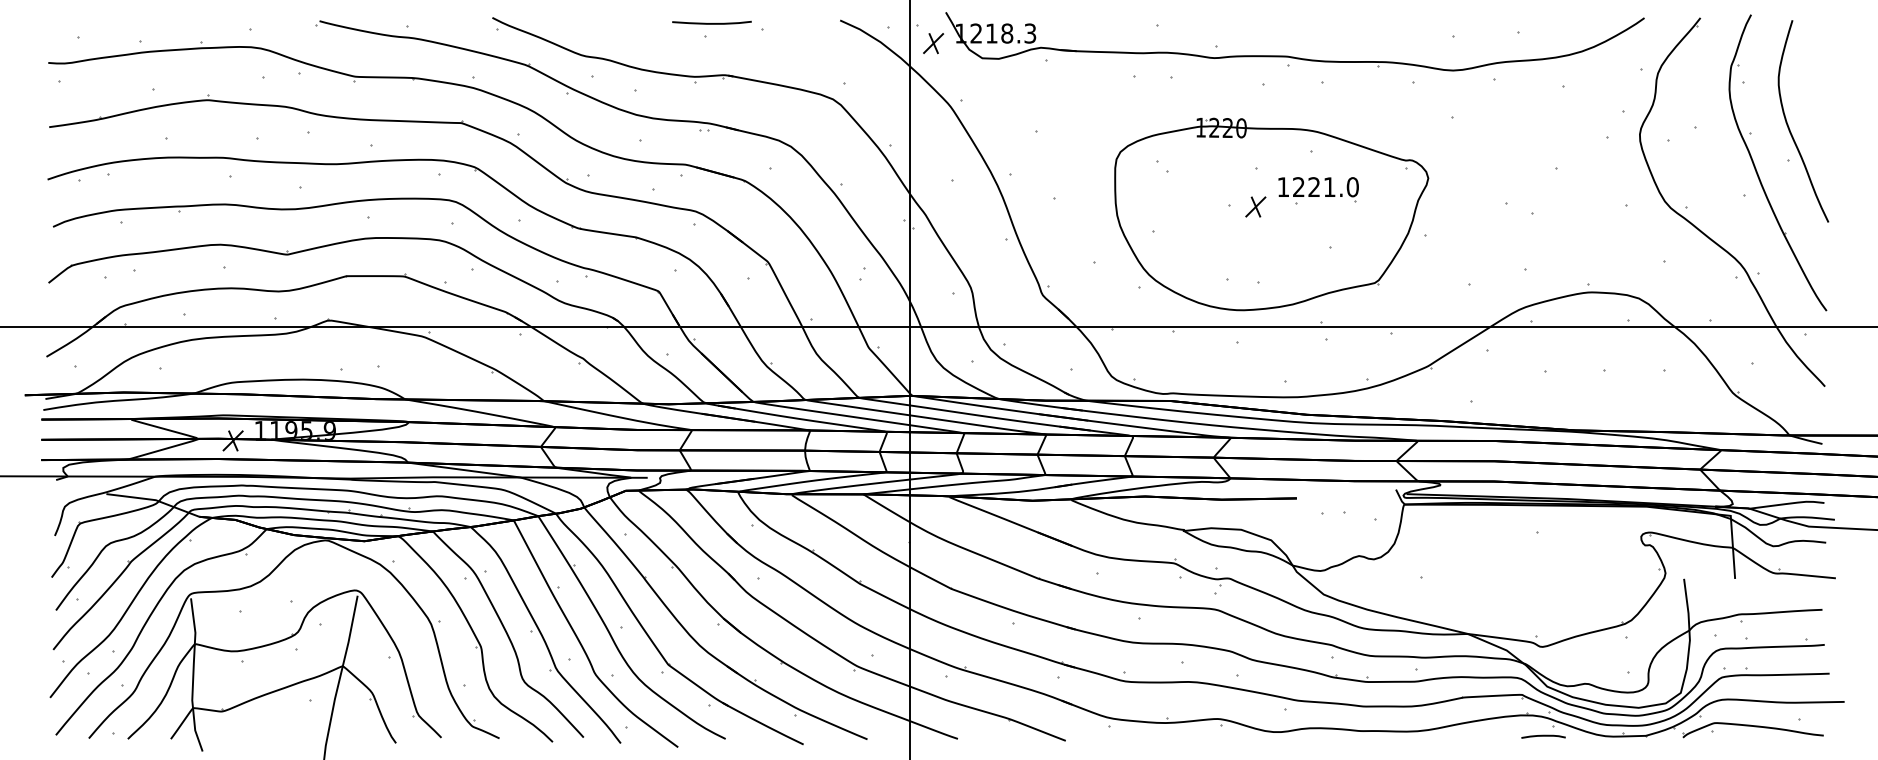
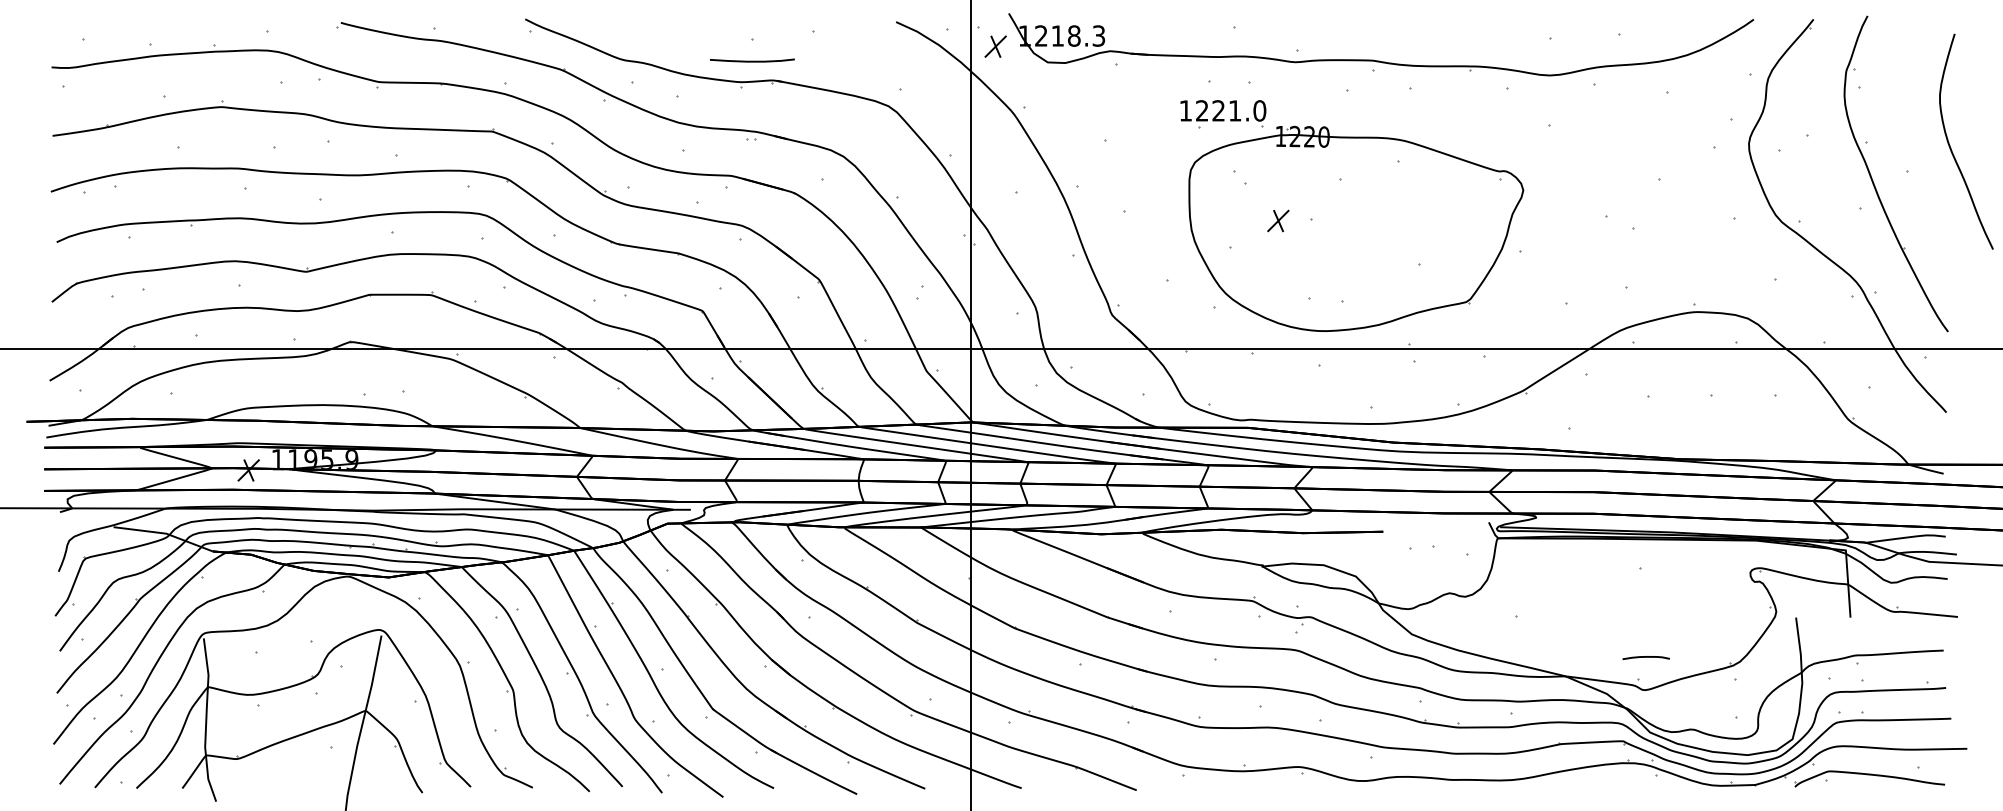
curve: (712, 22) -> (752, 60), moved
curve: (1789, 126) -> (1951, 147), moved
part: (1318, 190) -> (1223, 114), moved
part: (1255, 206) -> (1278, 220), moved
curve: (1542, 736) -> (1645, 657), moved

